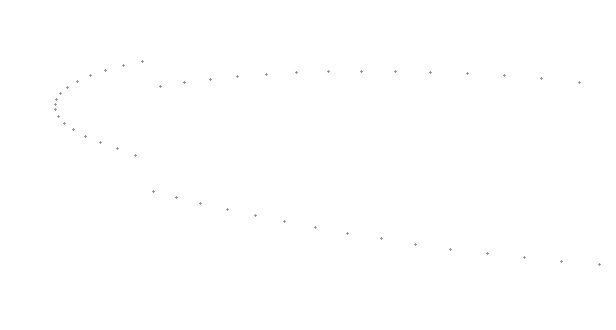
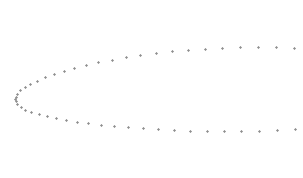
part: (89, 78) -> (30, 85), moved

